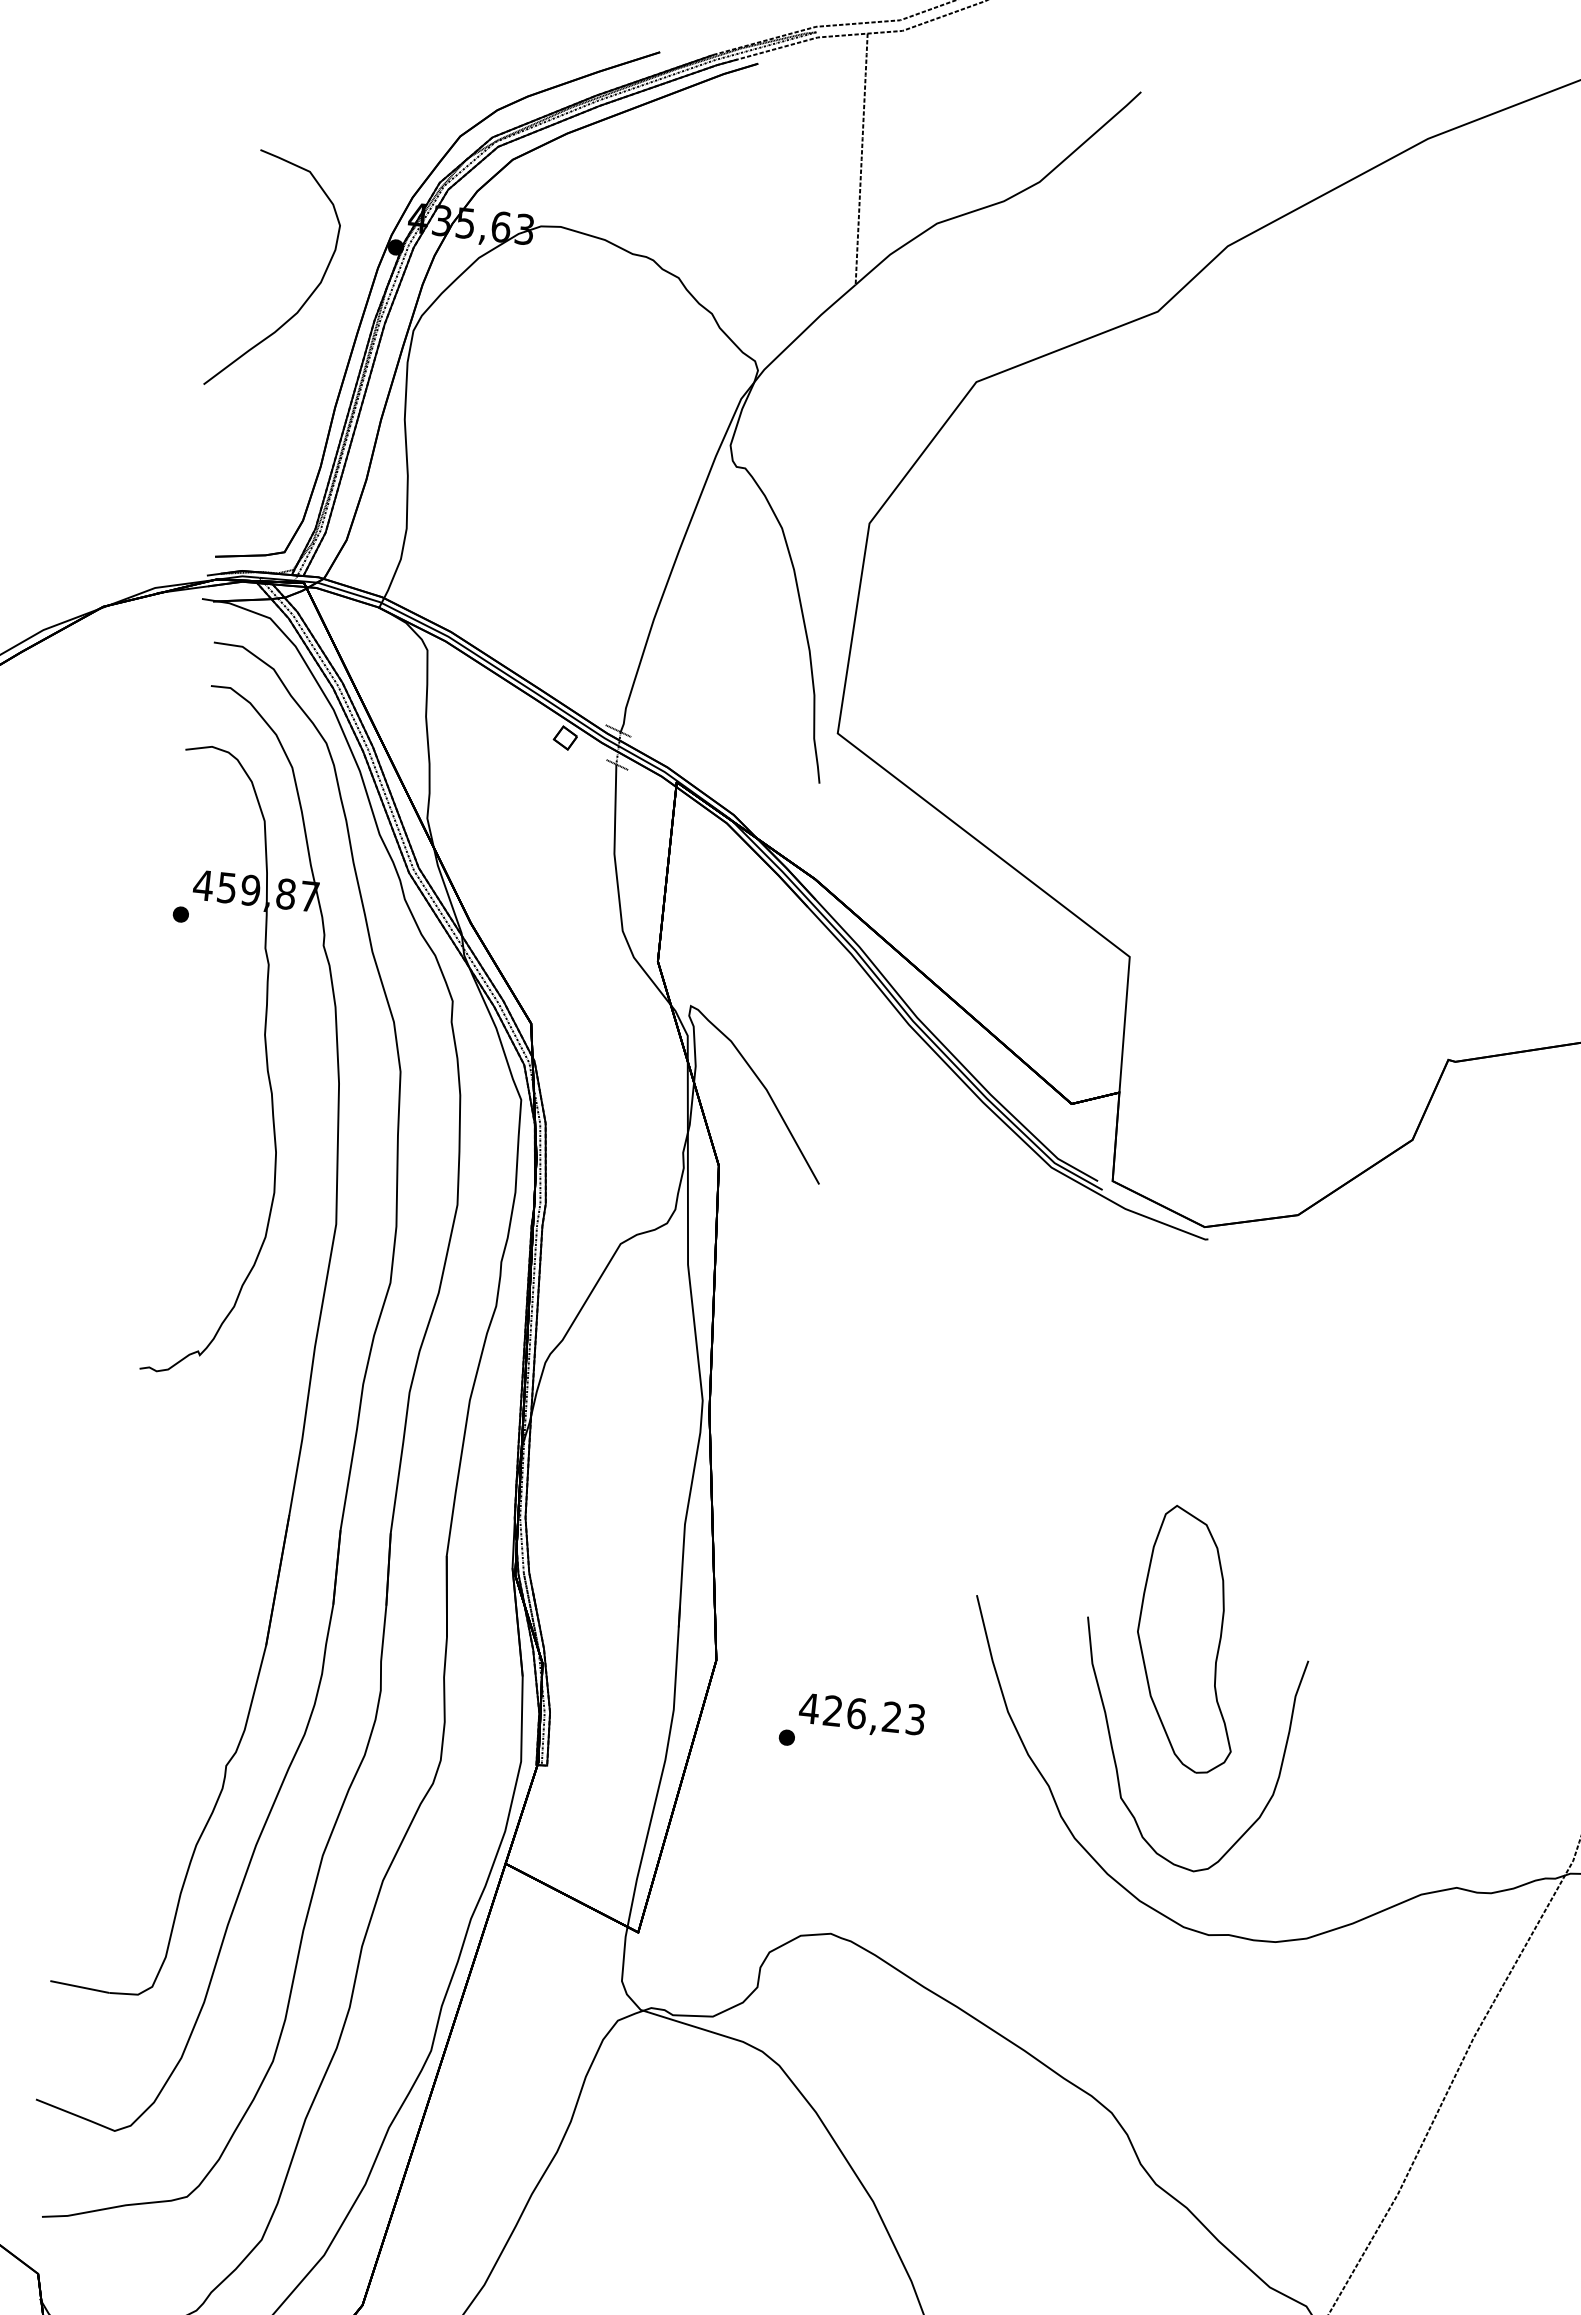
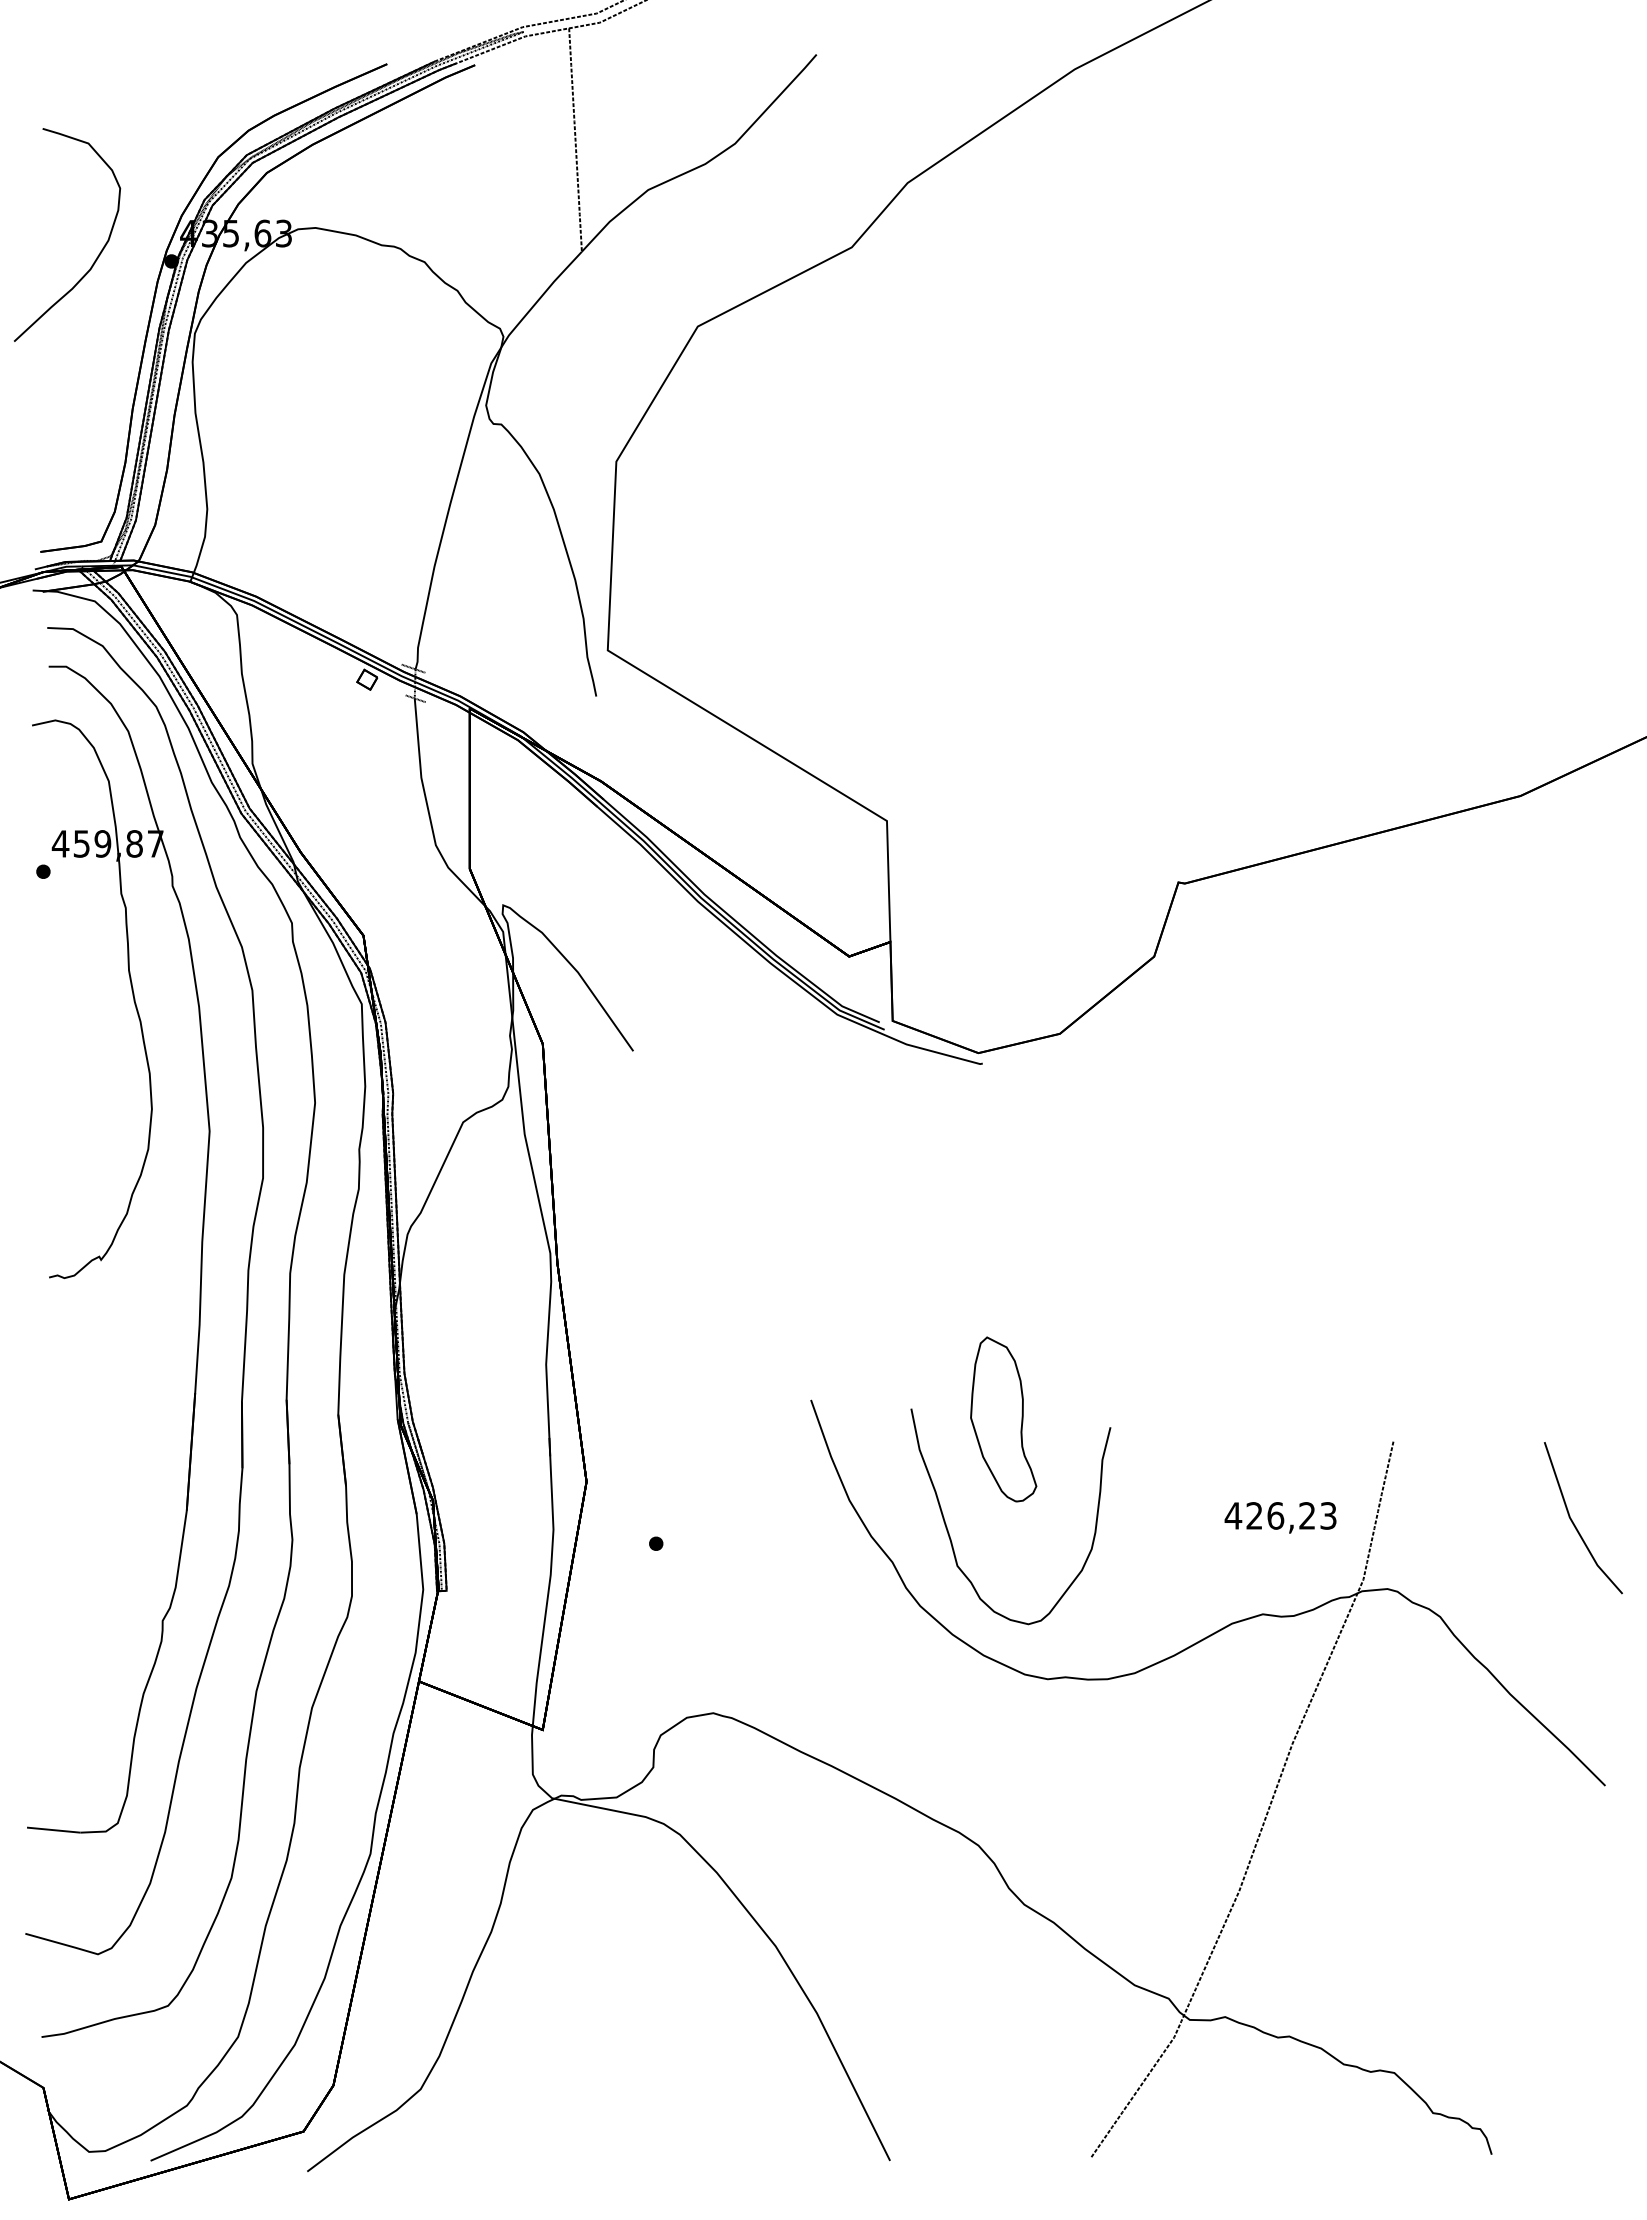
curve: (309, 294) -> (99, 252), moved
part: (1189, 1639) -> (1003, 1419), size x0.7
text: (861, 1715) -> (1280, 1517), moved

